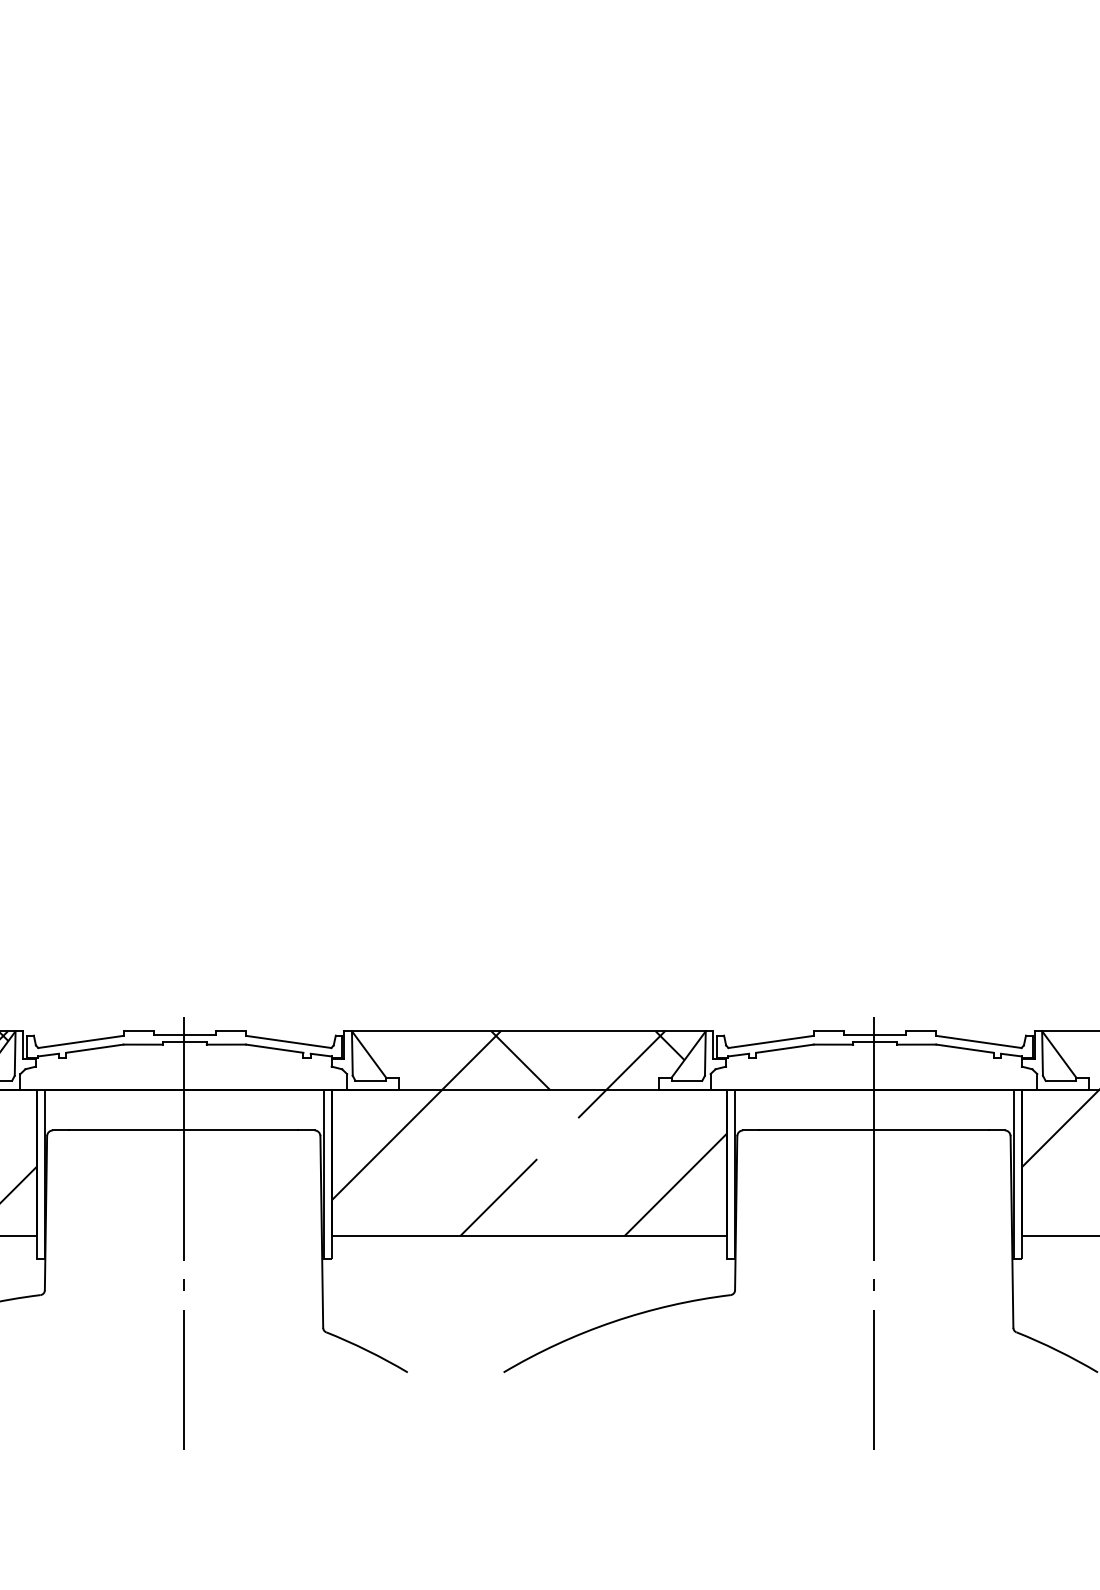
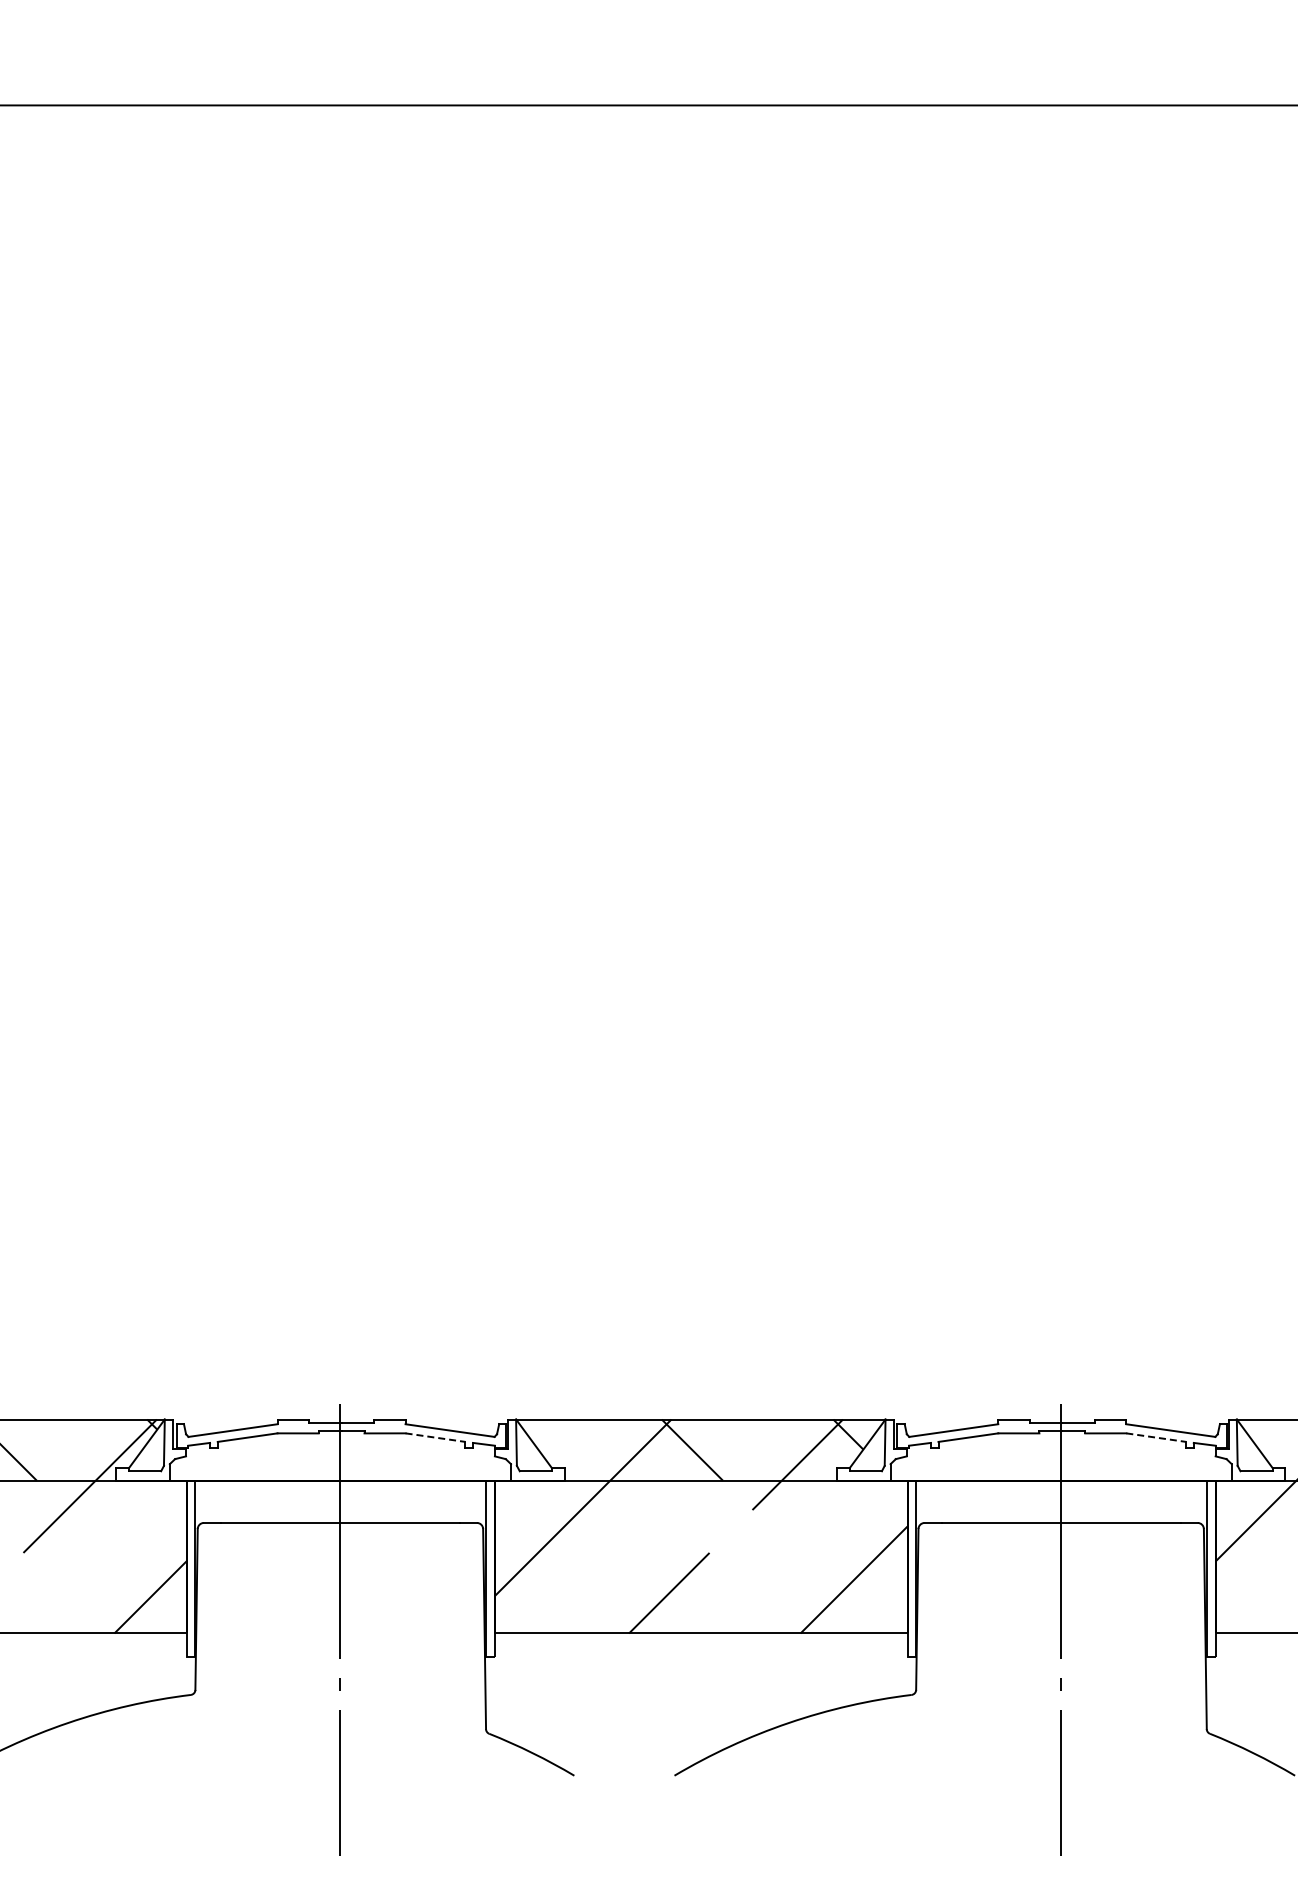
line: (274, 1048) -> (435, 1437), solid -> dashed
line: (965, 1048) -> (1156, 1437), solid -> dashed

